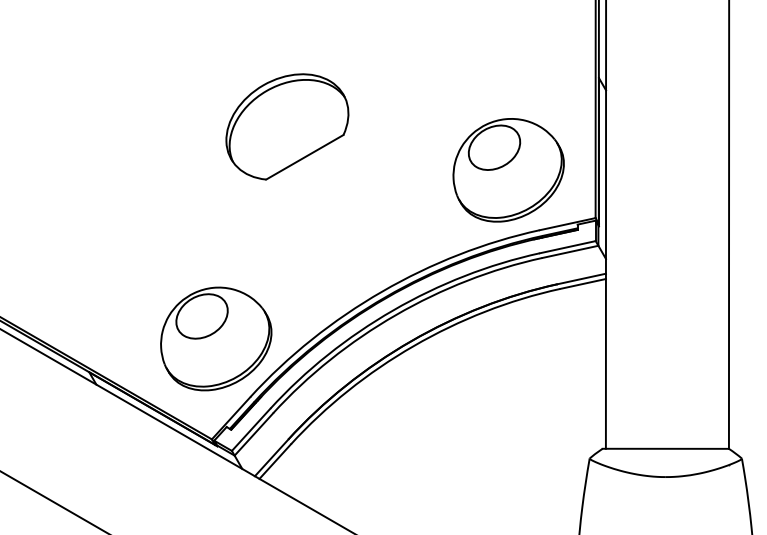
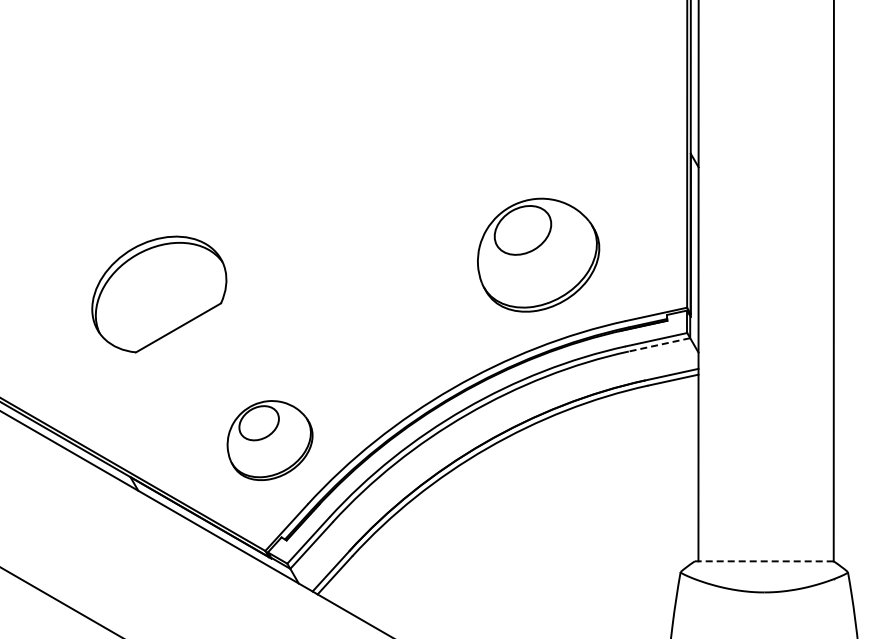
part: (287, 126) -> (159, 294), moved
part: (508, 169) -> (538, 254), moved
line: (570, 251) -> (659, 344), solid -> dashed
part: (215, 338) -> (269, 440), size x0.7
line: (665, 448) -> (763, 561), solid -> dashed

